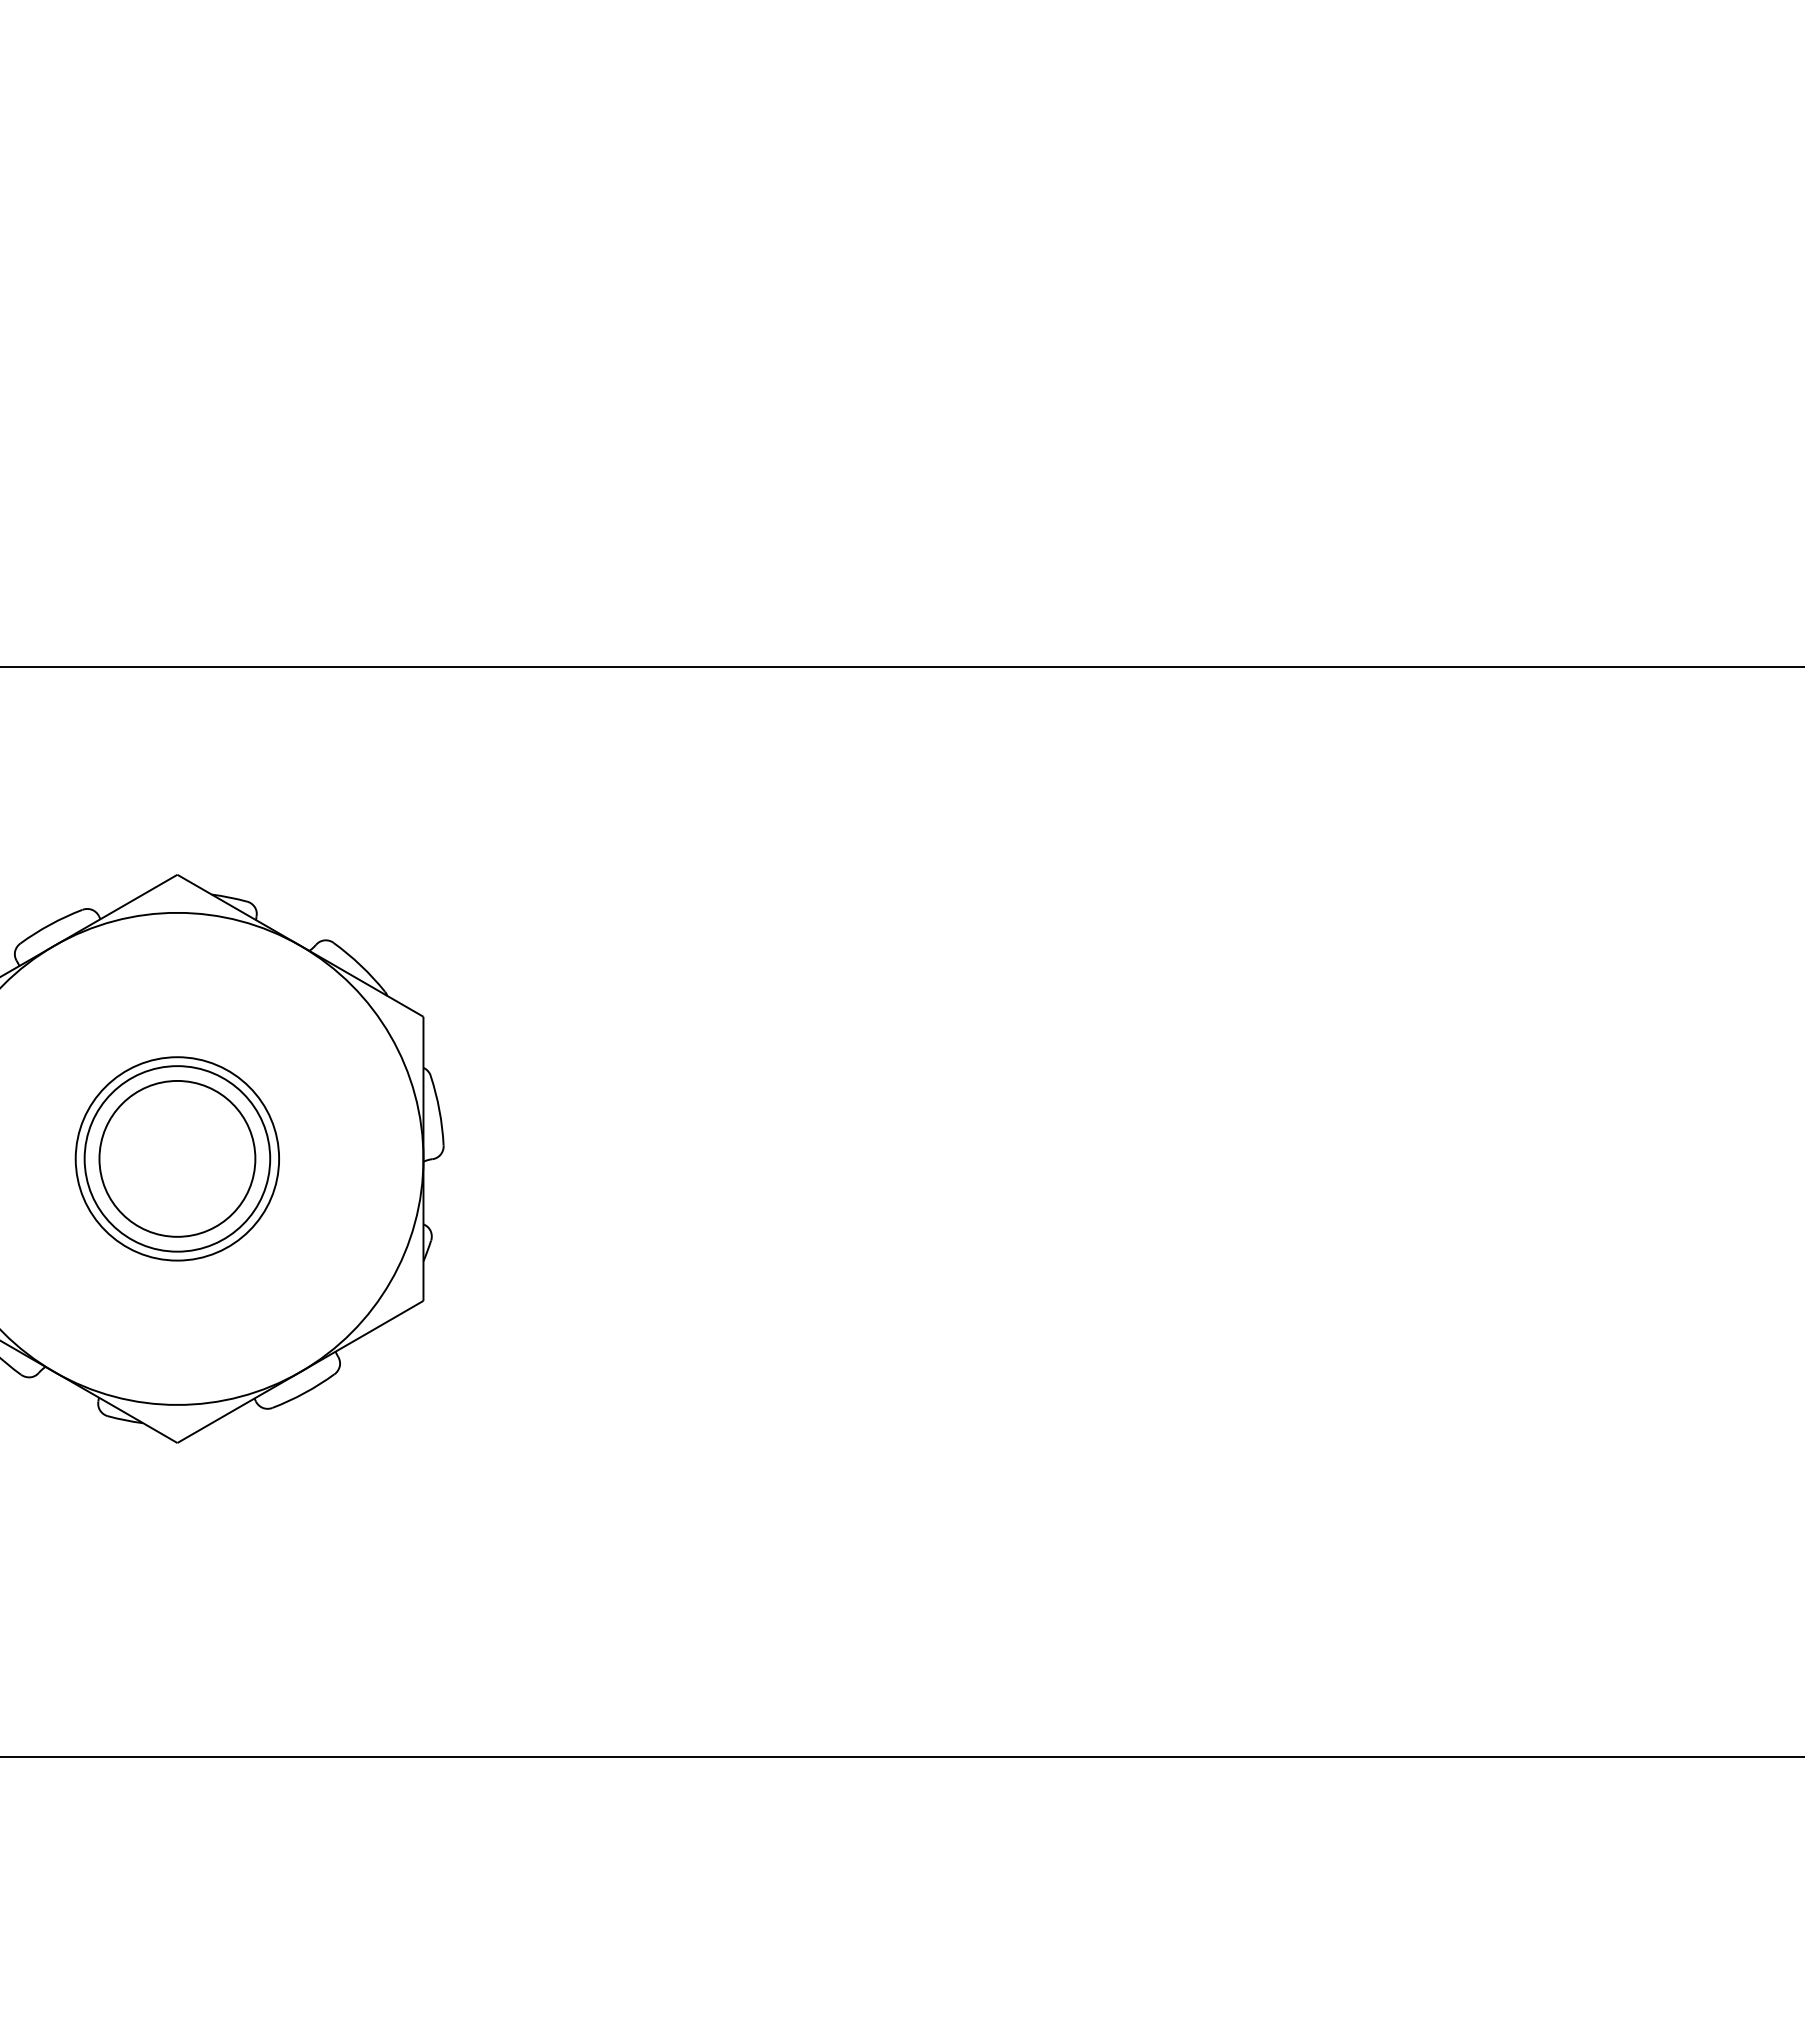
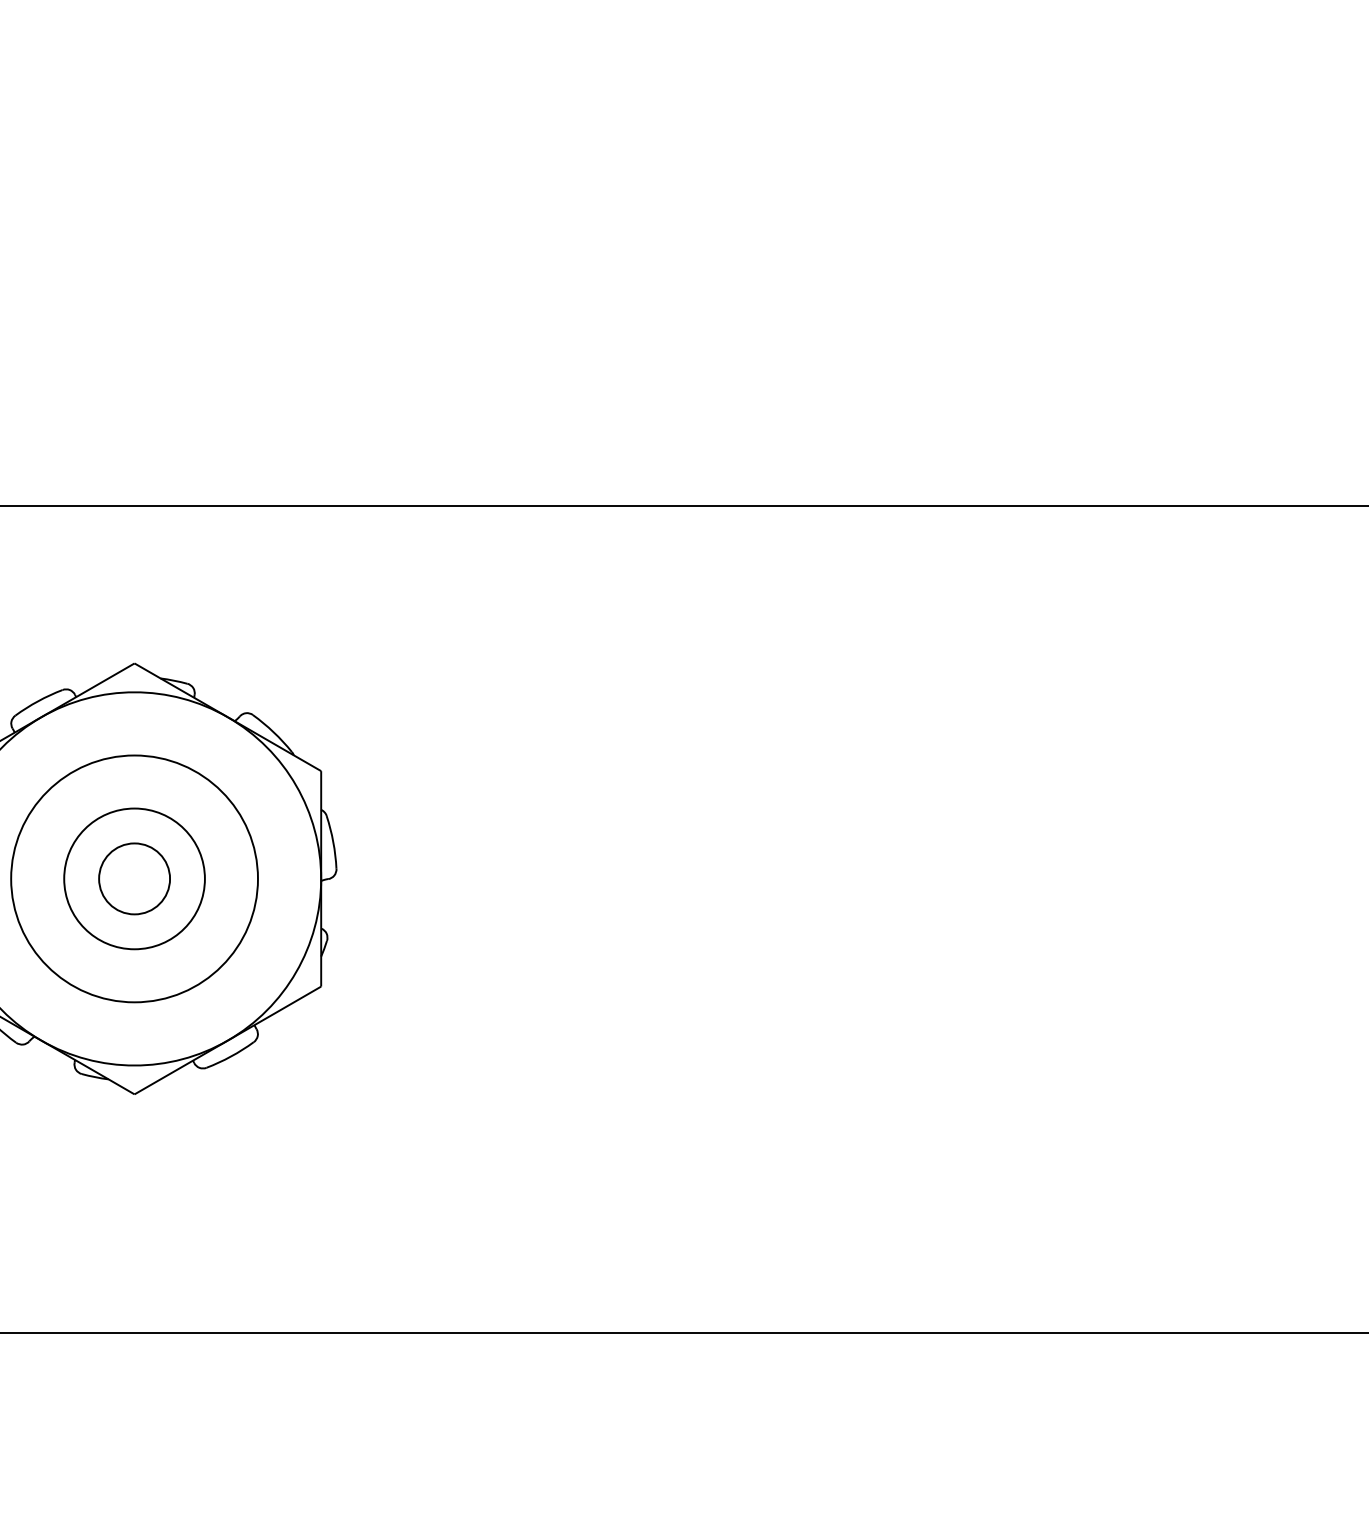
circle: (177, 1158) -> (134, 878), size x0.6
circle: (177, 1158) -> (134, 878), size x1.6

